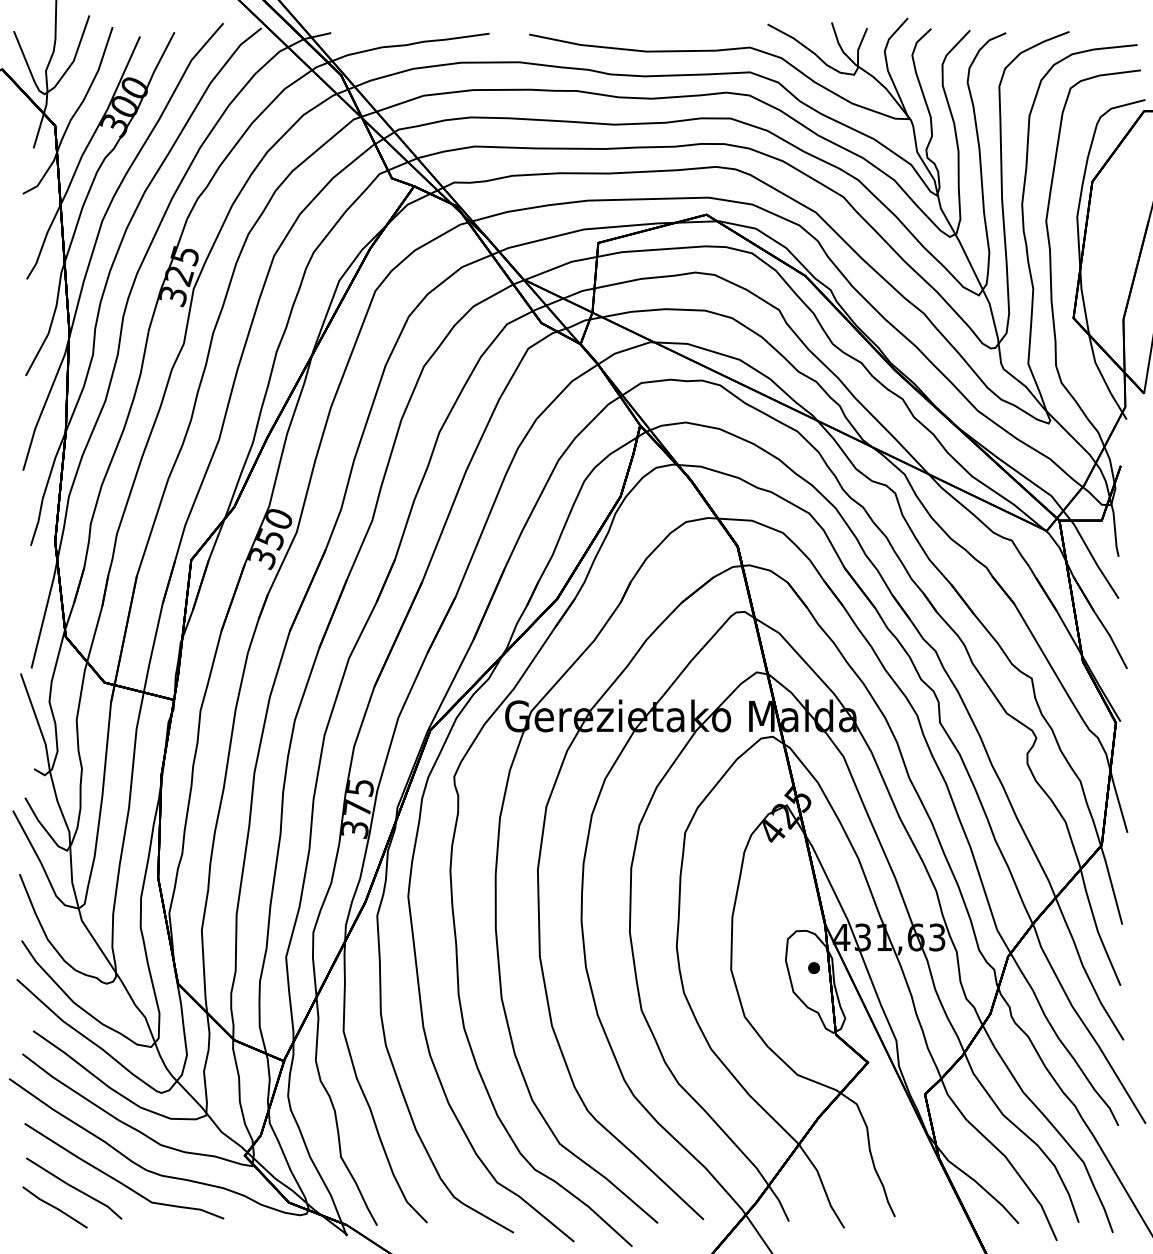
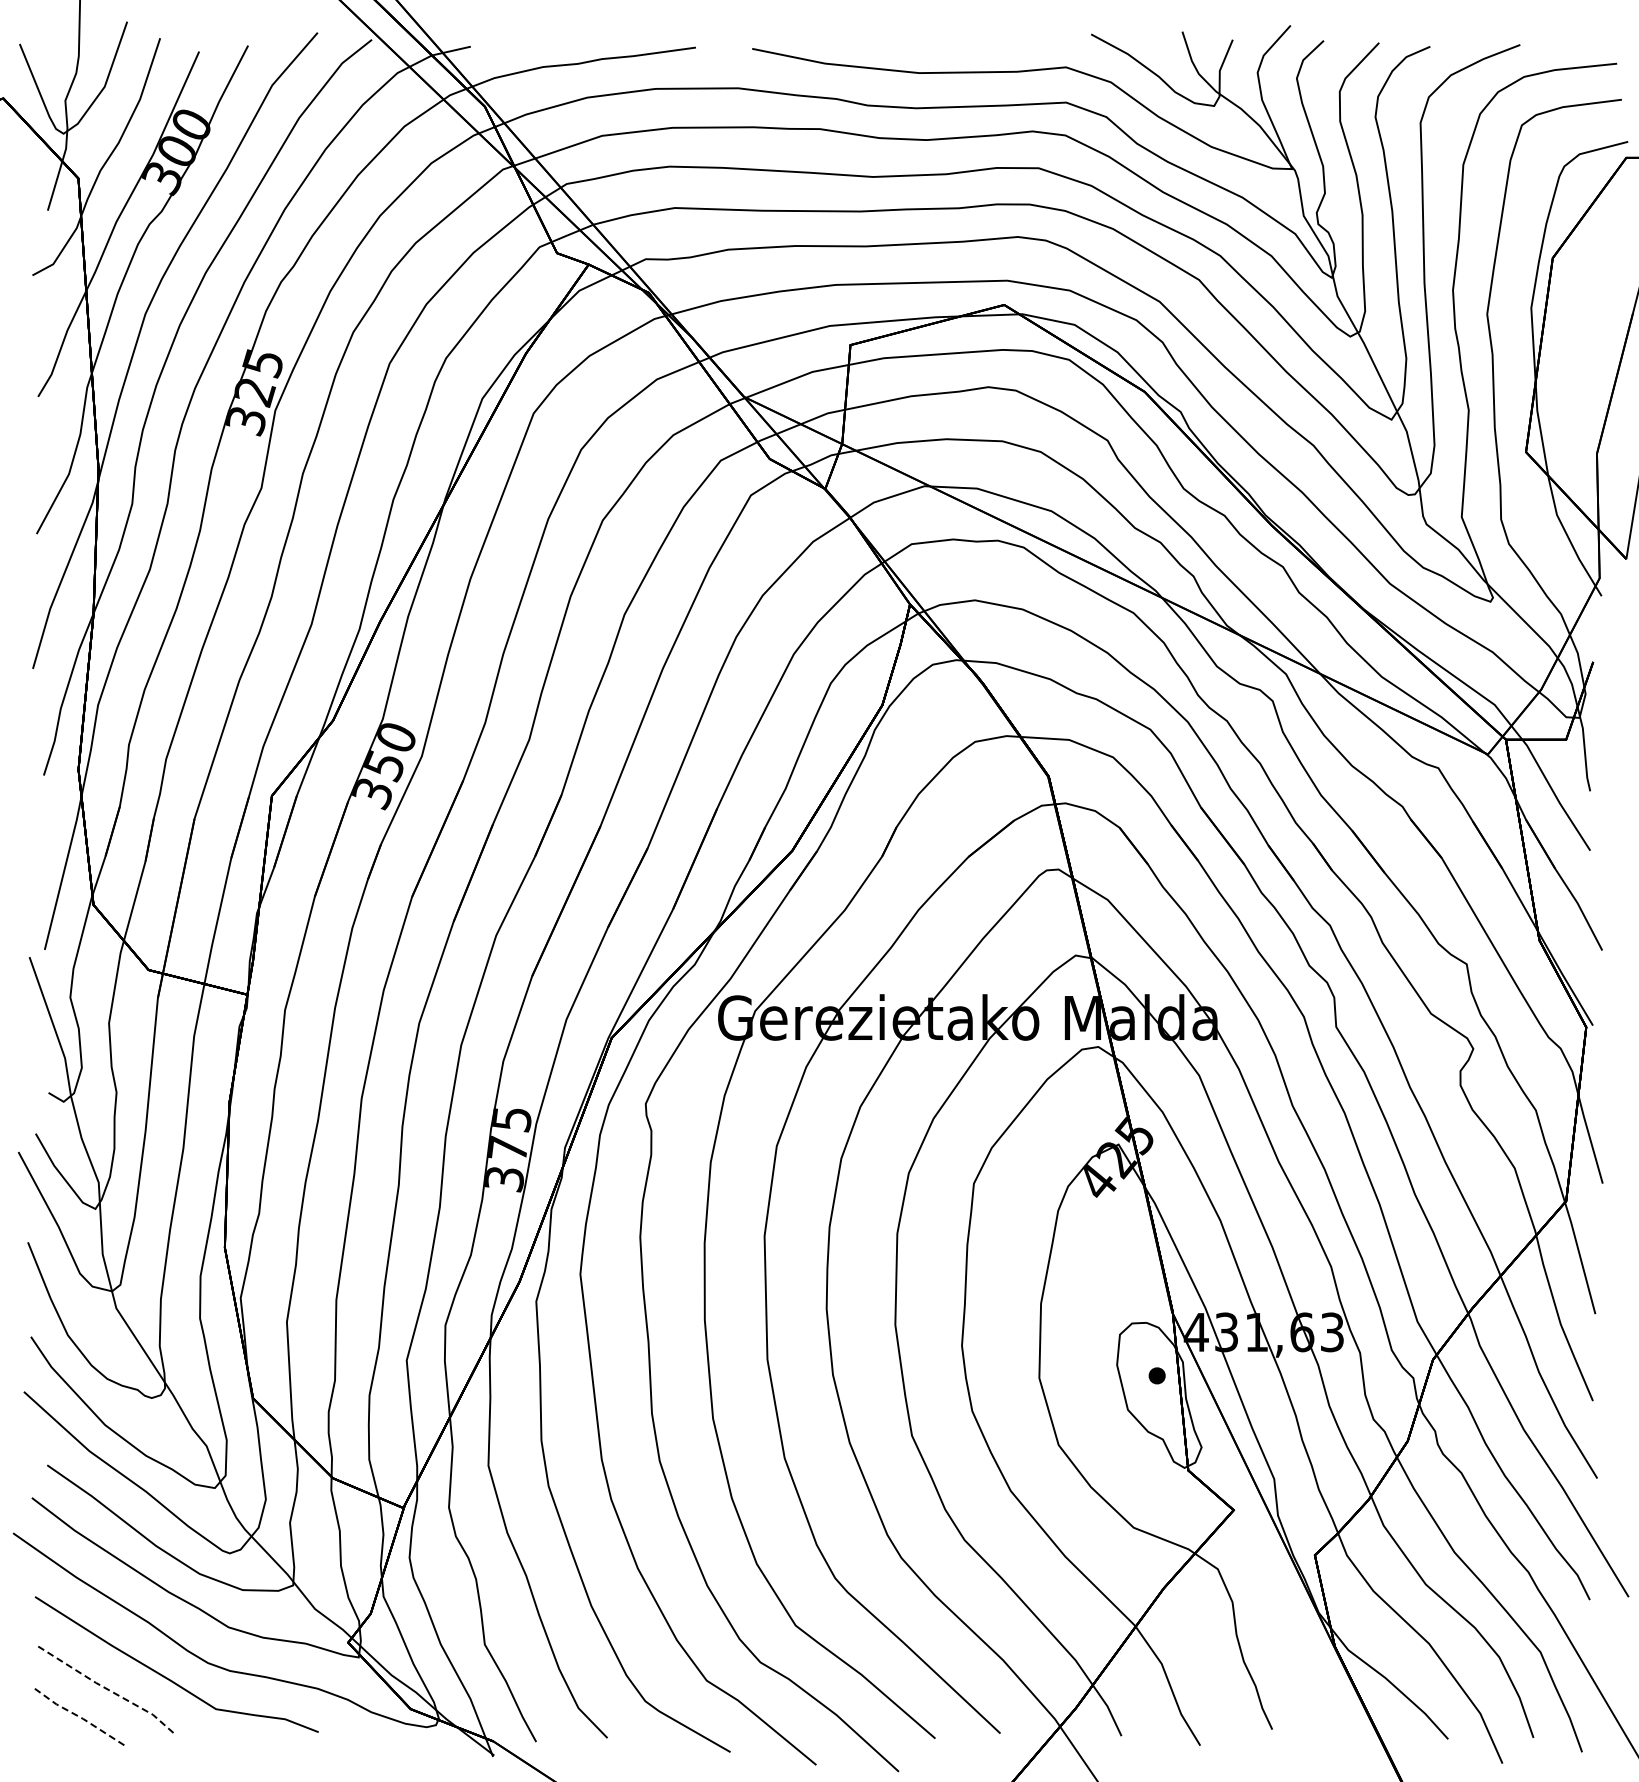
line: (74, 1188) -> (106, 1688), solid -> dashed
line: (55, 1207) -> (78, 1716), solid -> dashed

